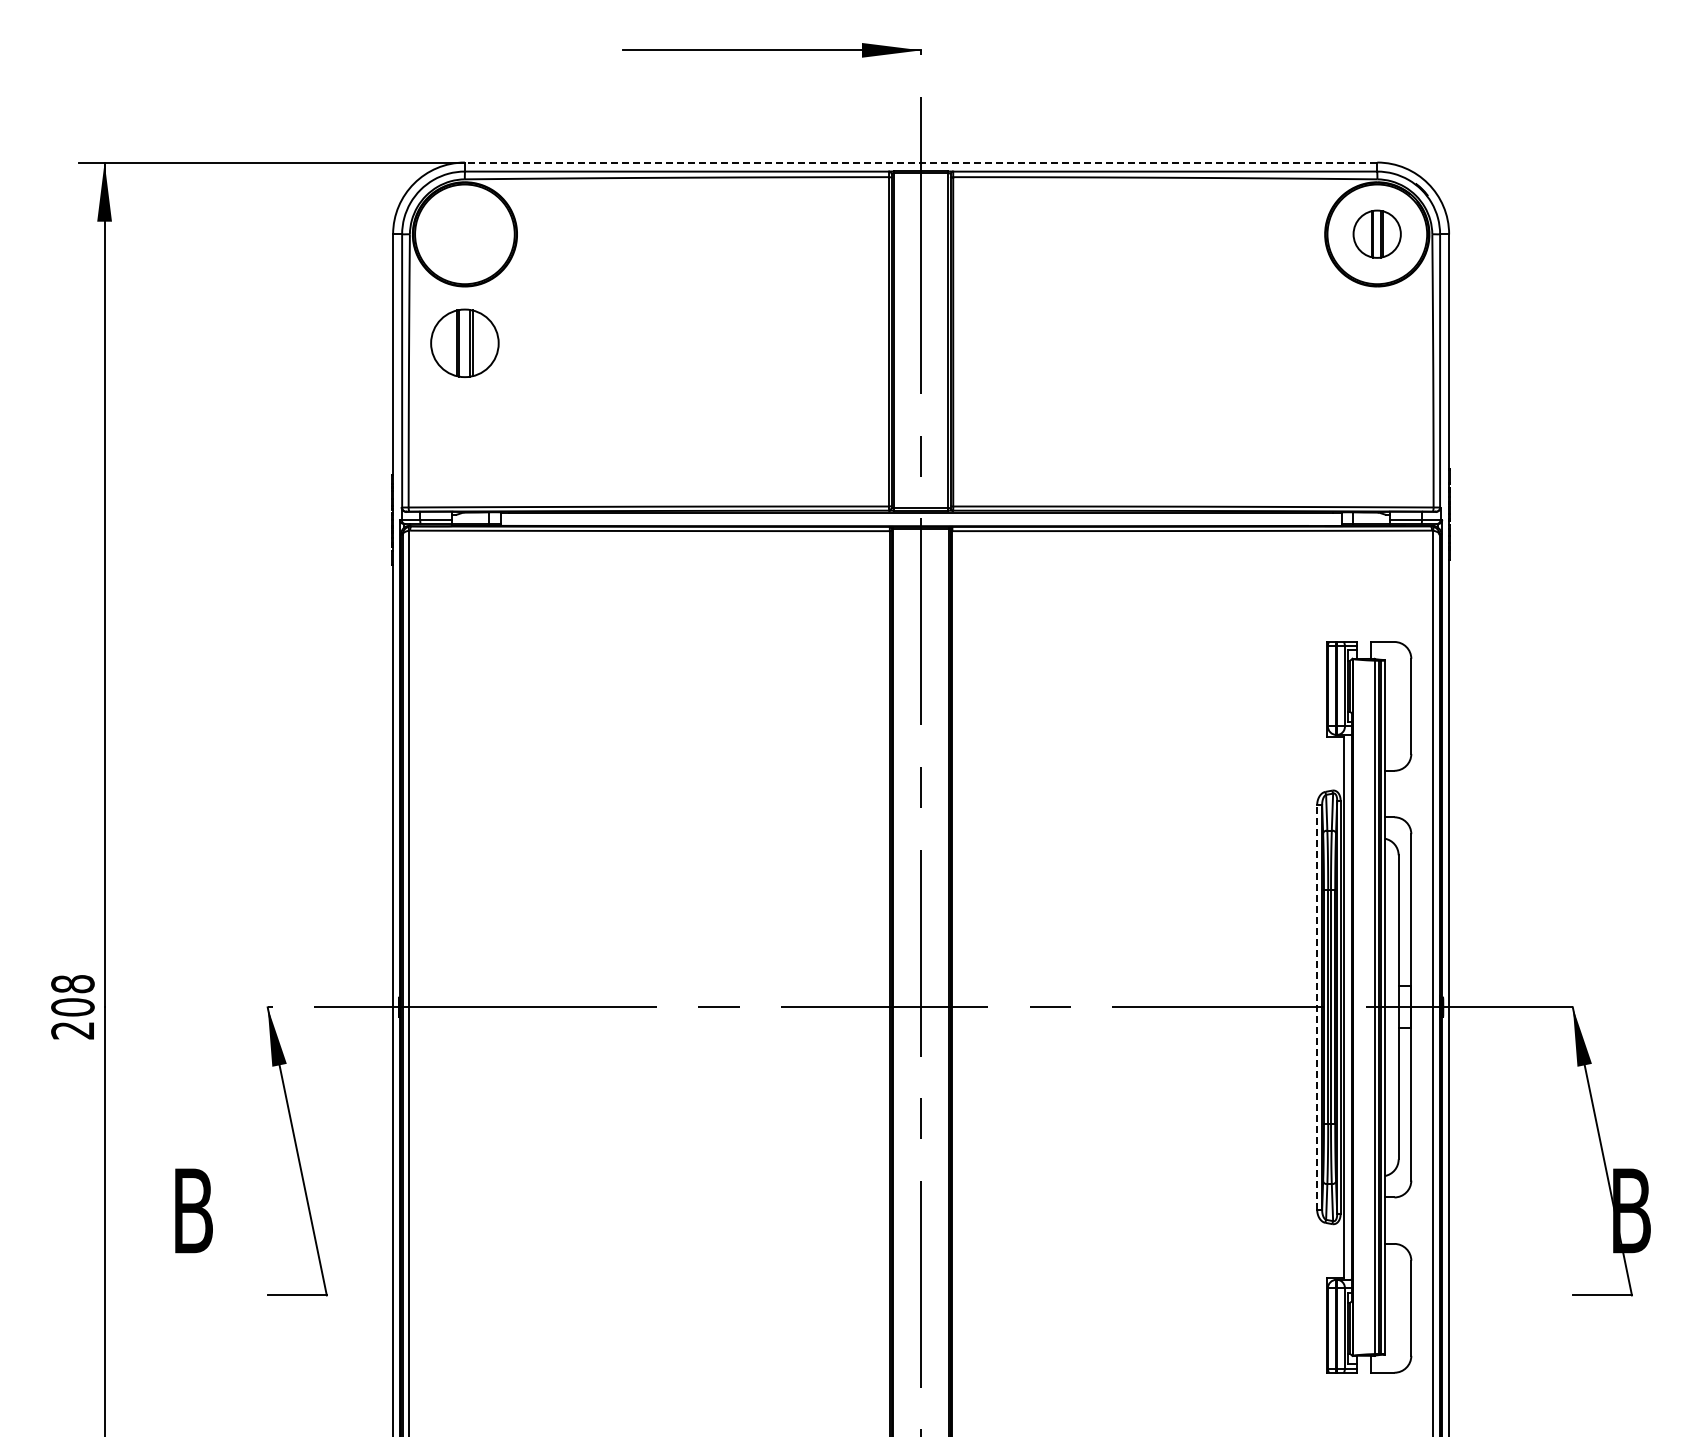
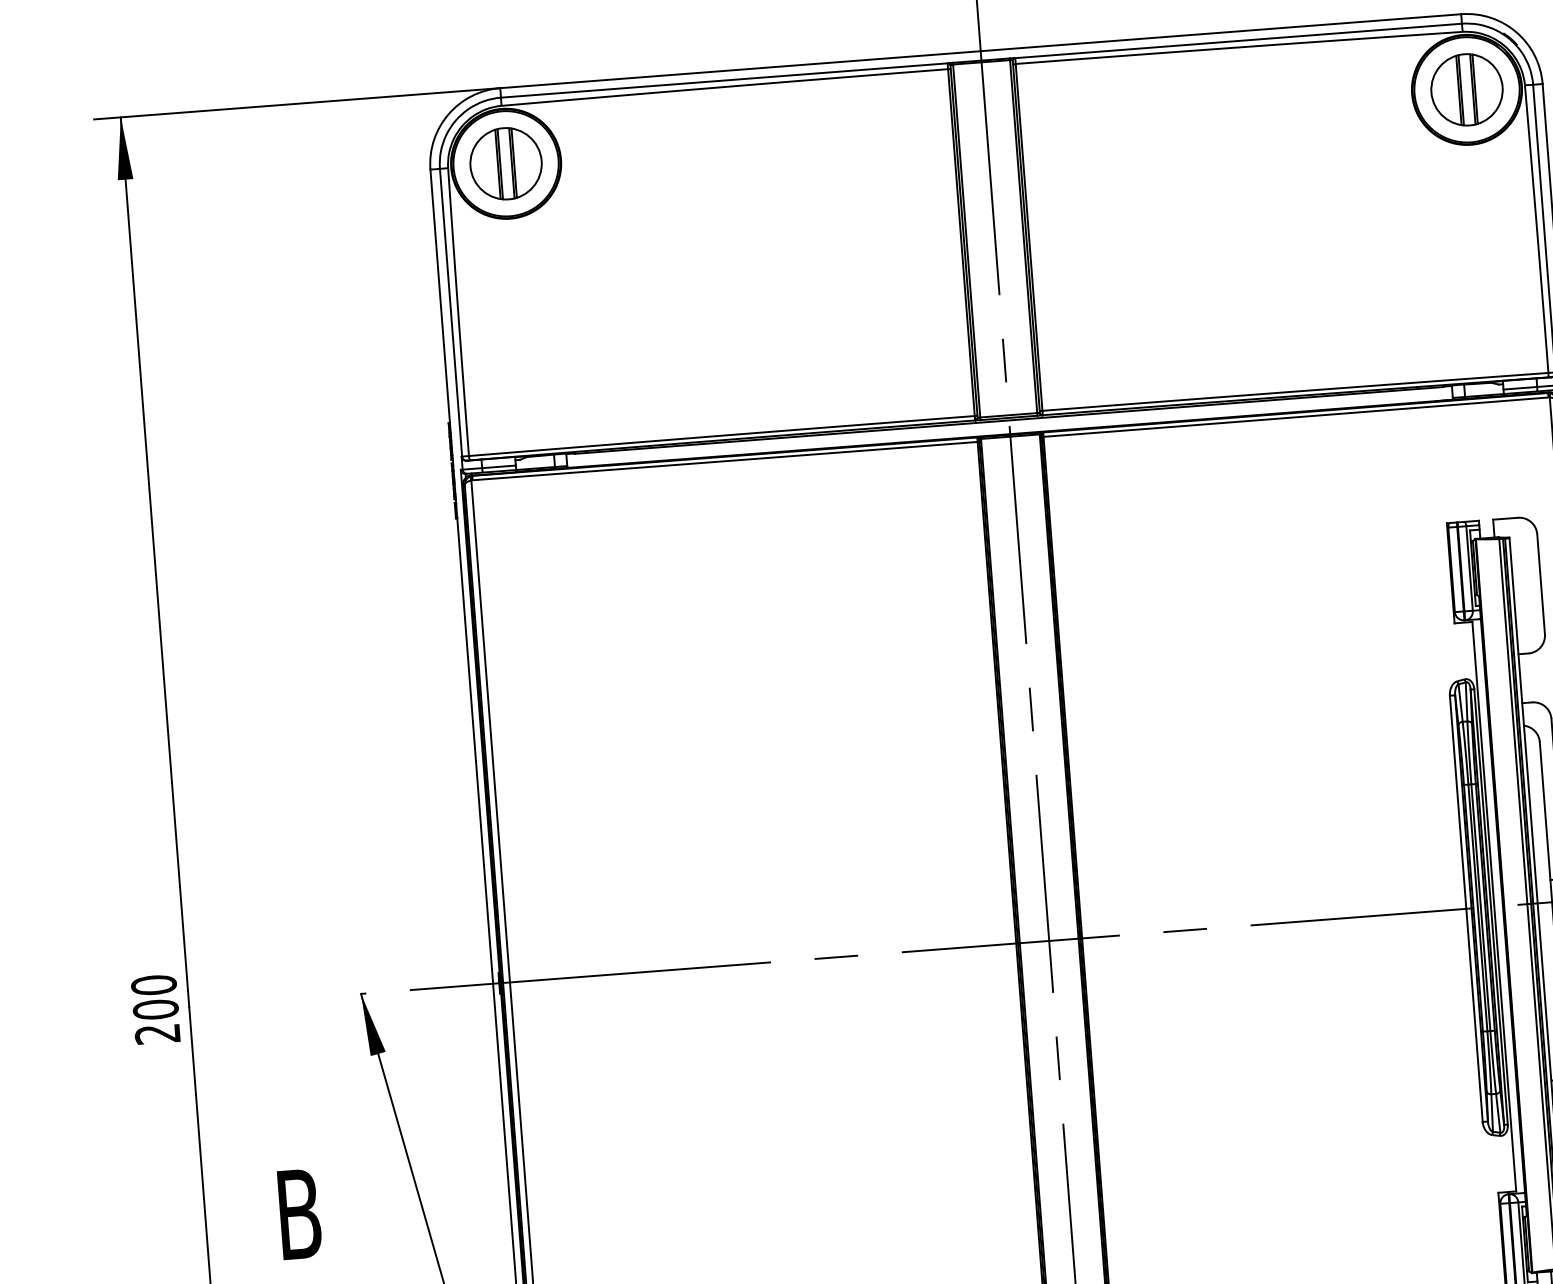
line: (920, 162) -> (980, 51), dashed -> solid
part: (1376, 233) -> (1466, 89), size x1.43
part: (464, 342) -> (505, 162), moved
text: (72, 984) -> (153, 985), 208 -> 200
line: (1317, 1006) -> (1466, 907), dashed -> solid

